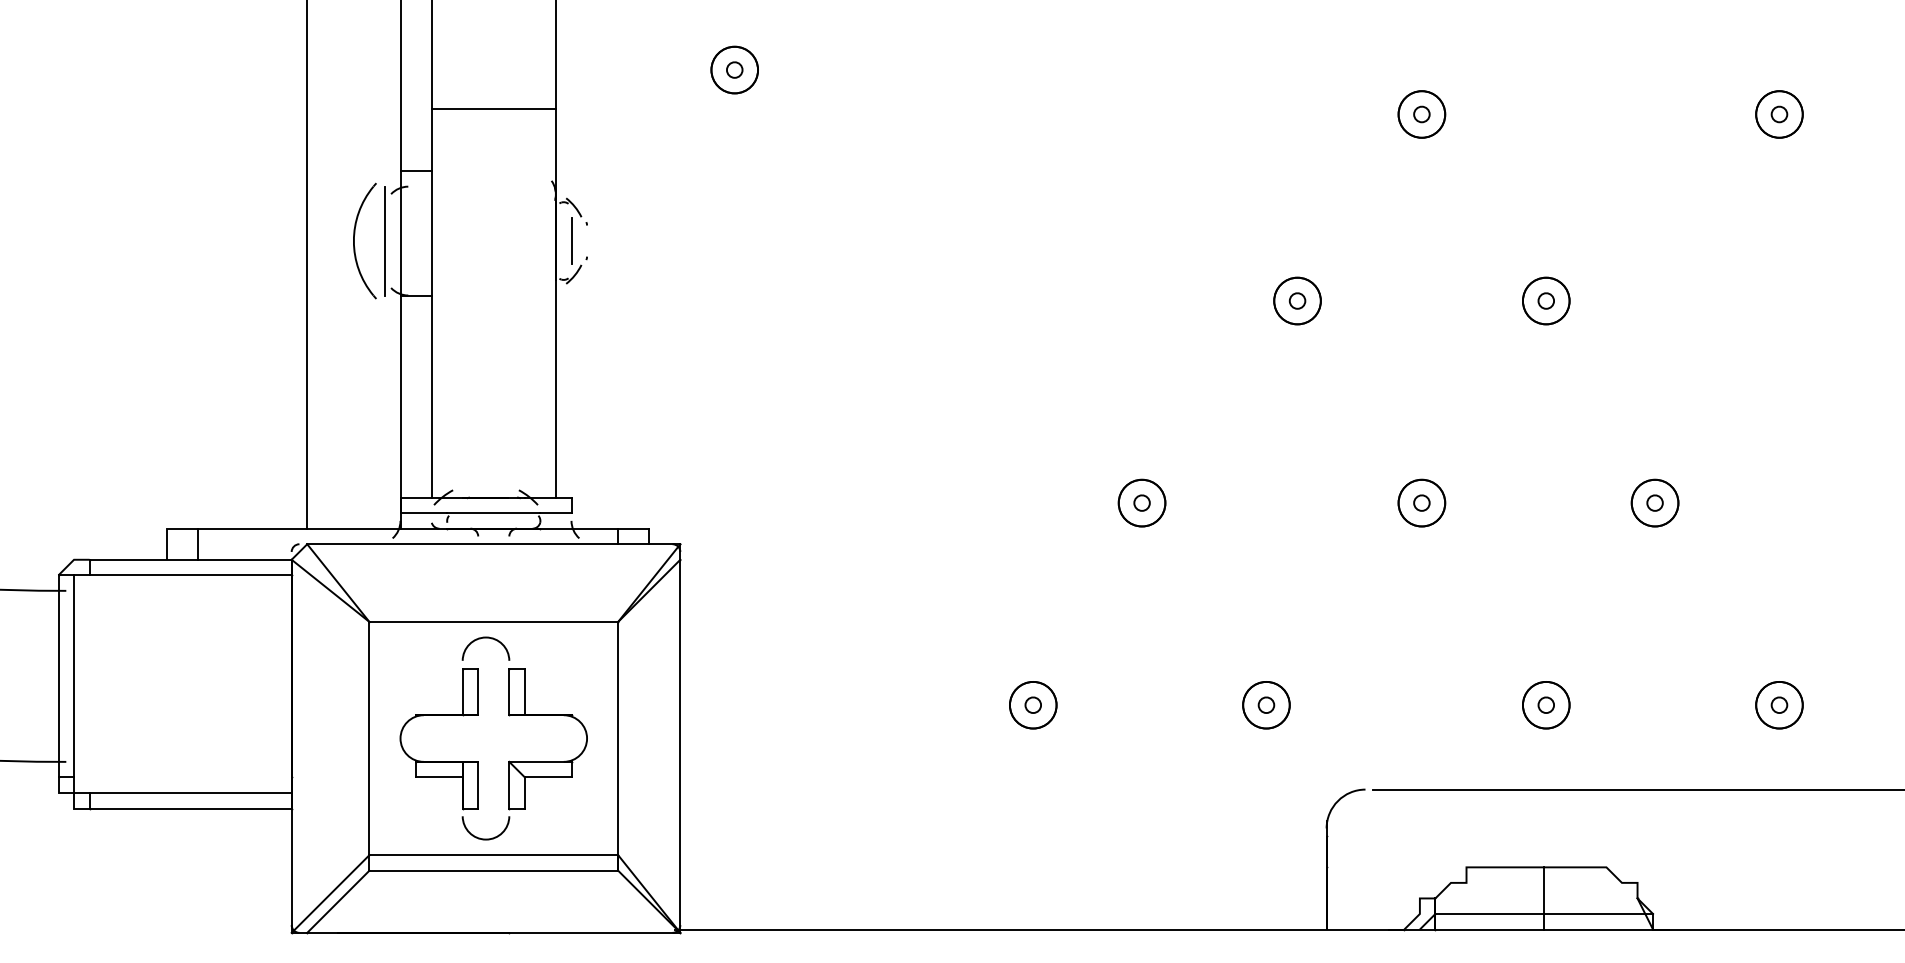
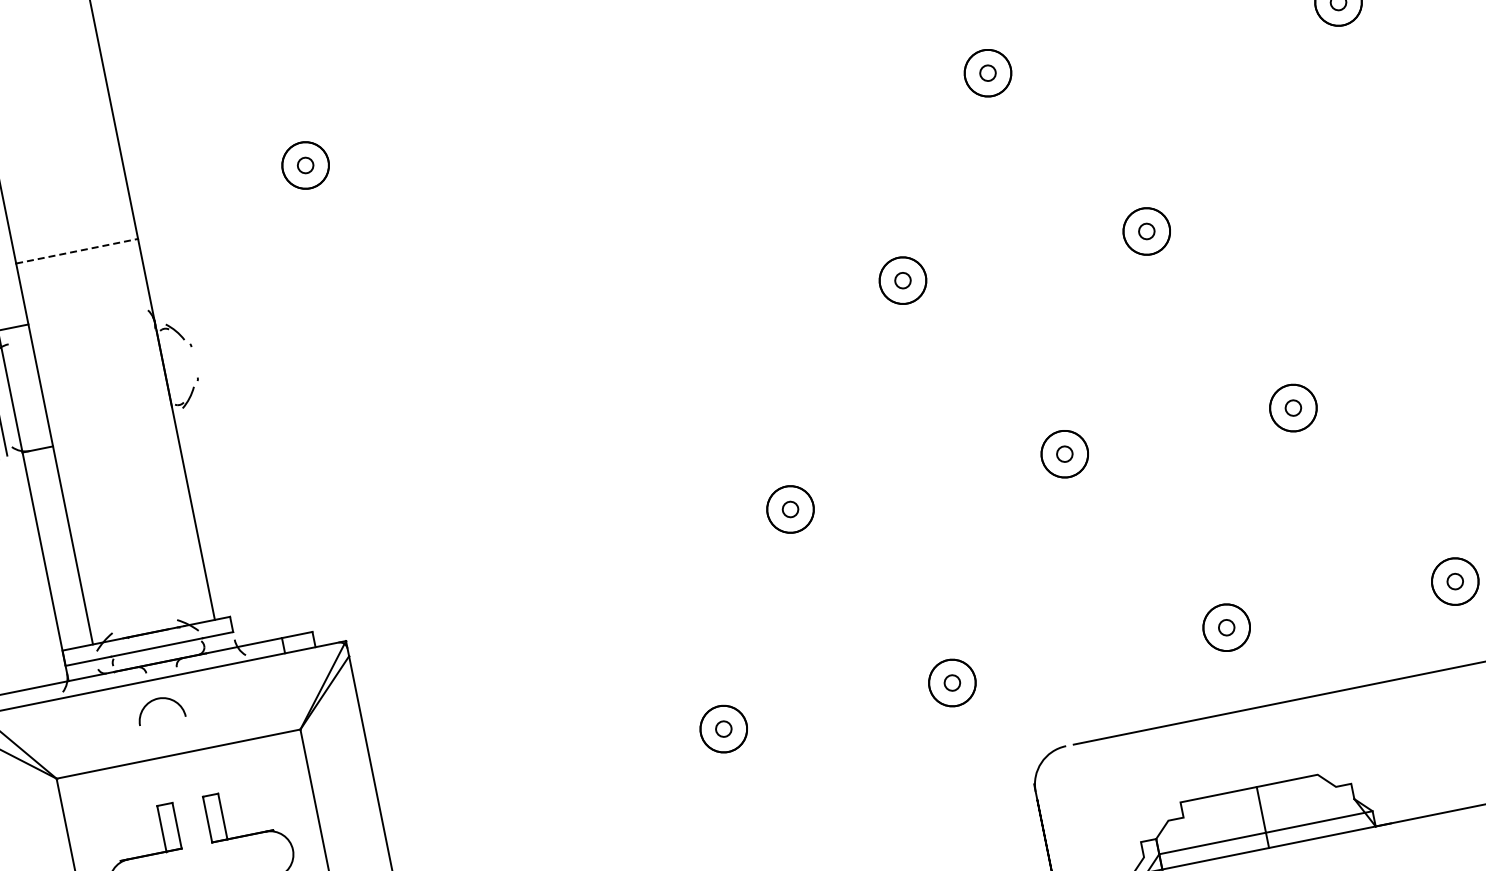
line: (494, 108) -> (77, 250), solid -> dashed
line: (571, 240) -> (179, 364), removed
curve: (485, 638) -> (158, 699), moved

